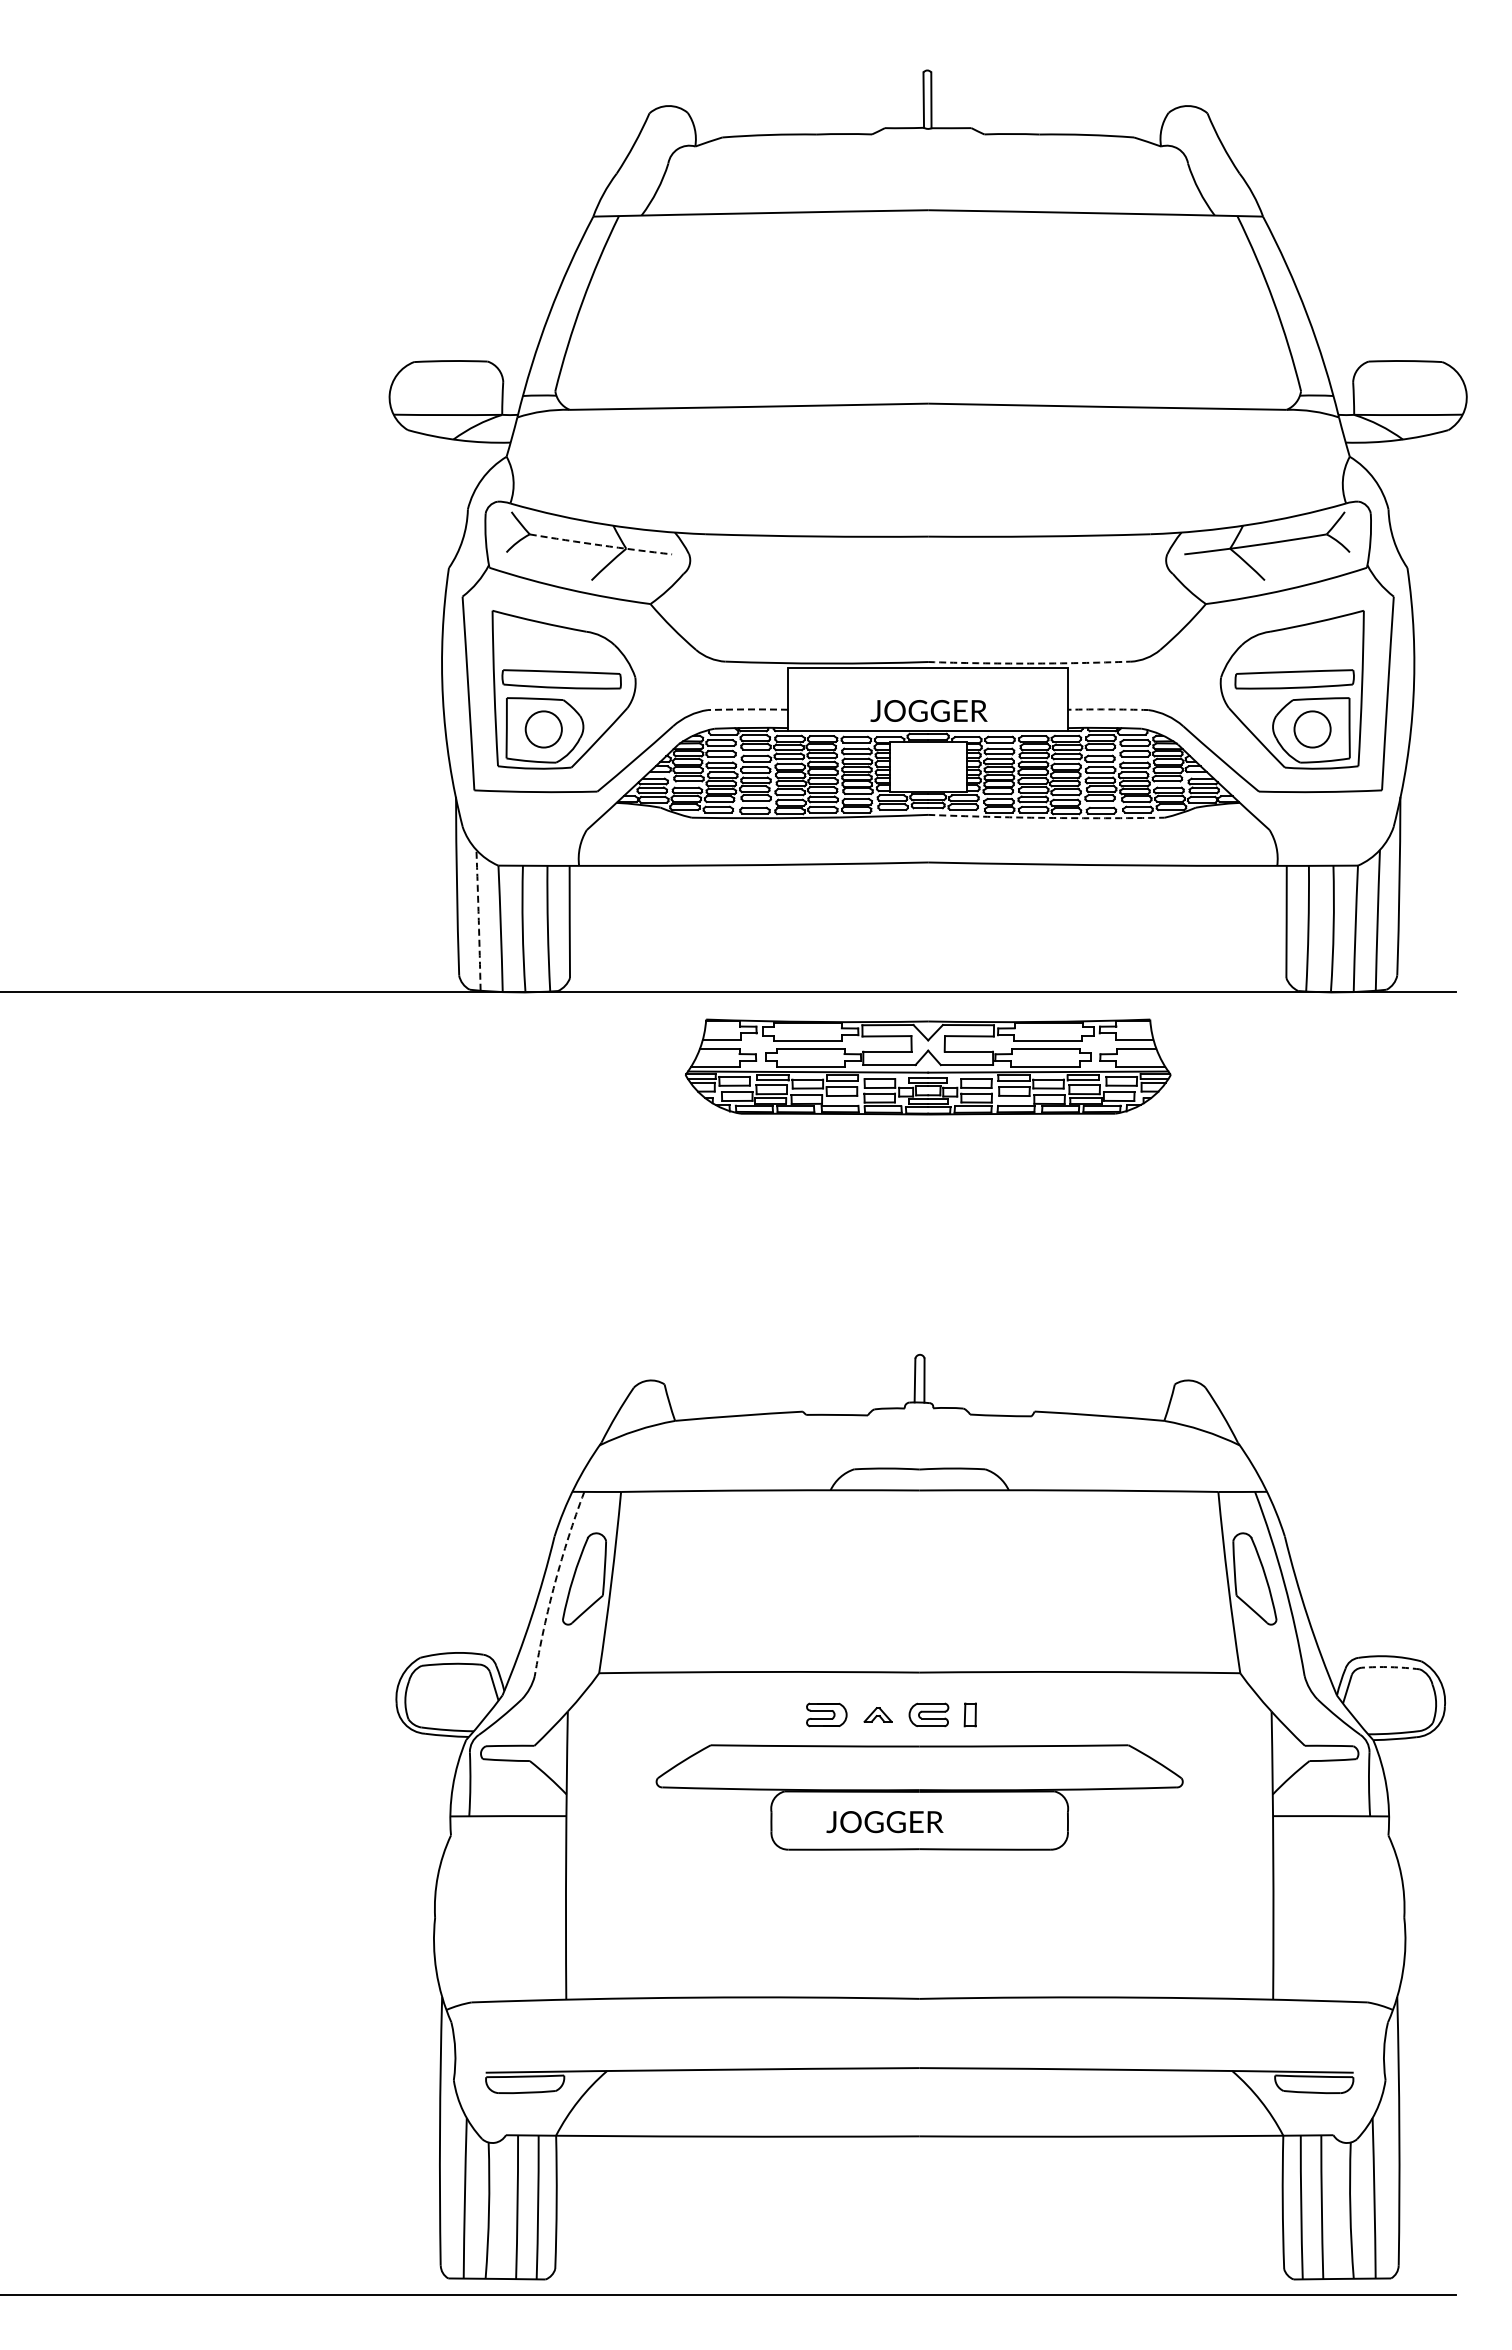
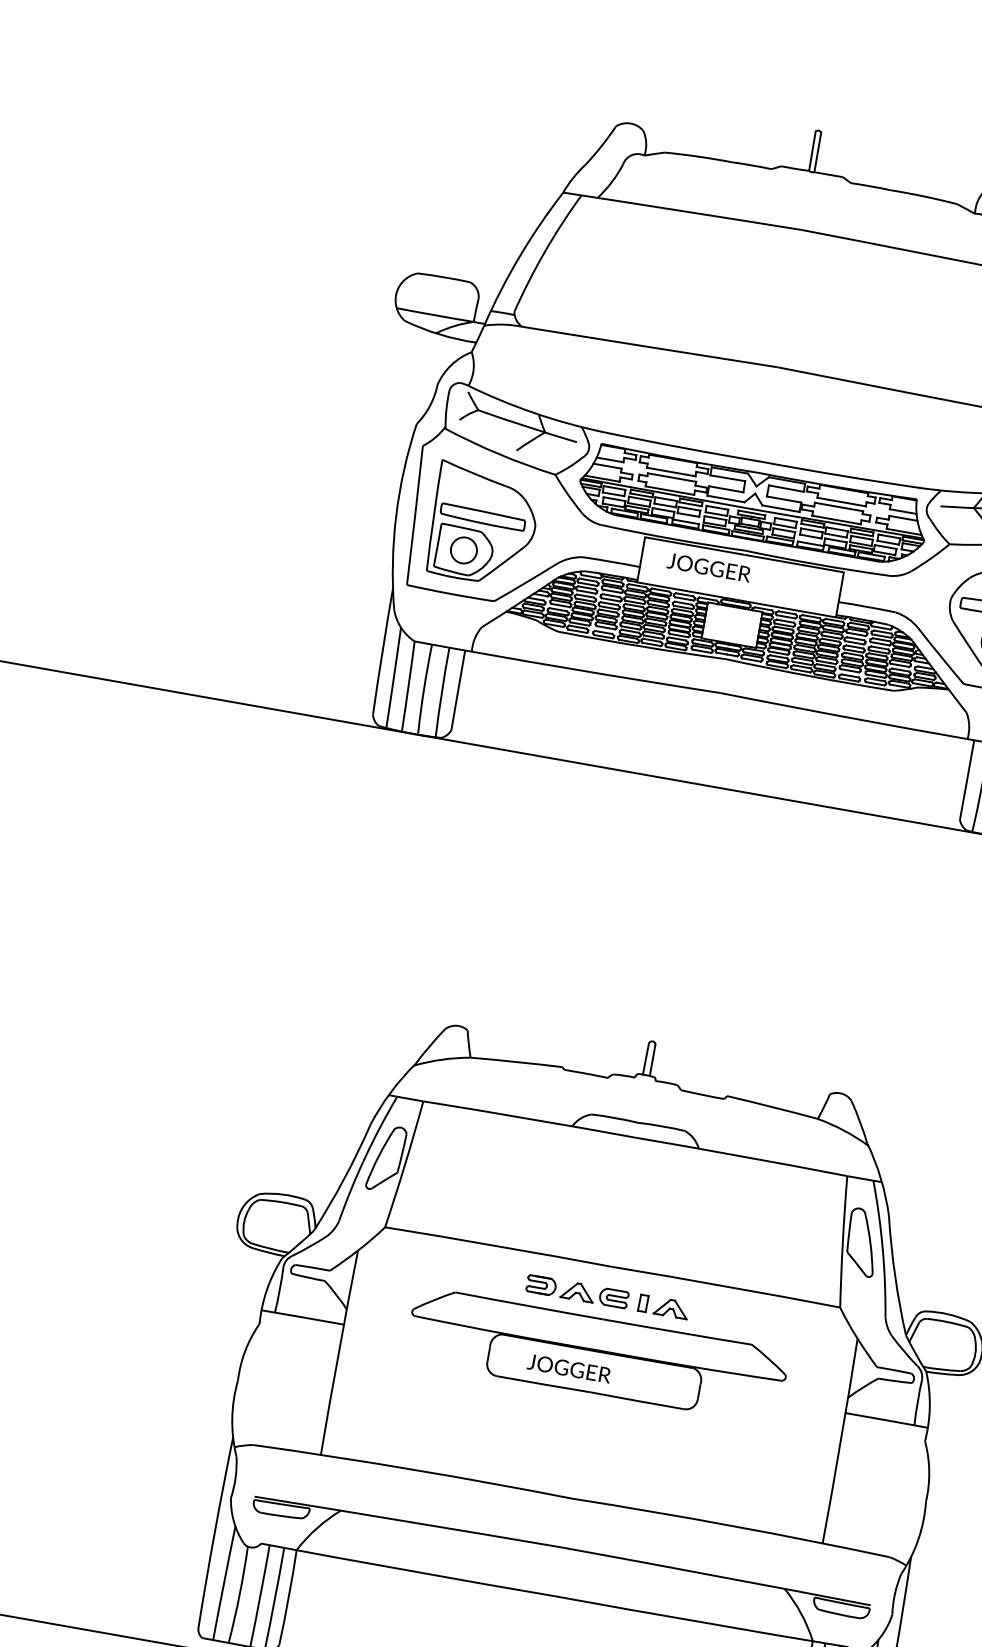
arc: (600, 545) -> (527, 426), dashed -> solid
arc: (1029, 663) -> (816, 564), dashed -> solid
arc: (748, 709) -> (611, 561), dashed -> solid
arc: (1108, 709) -> (867, 606), dashed -> solid
text: (928, 710) -> (708, 567), moved
arc: (1046, 817) -> (809, 675), dashed -> solid
arc: (478, 920) -> (393, 677), dashed -> solid
part: (928, 1066) -> (753, 504), moved
arc: (555, 1582) -> (365, 1157), dashed -> solid
arc: (1390, 1667) -> (947, 1322), dashed -> solid
part: (877, 1714) -> (577, 1291), size x1.67
part: (1009, 1714) -> (671, 1307), added

